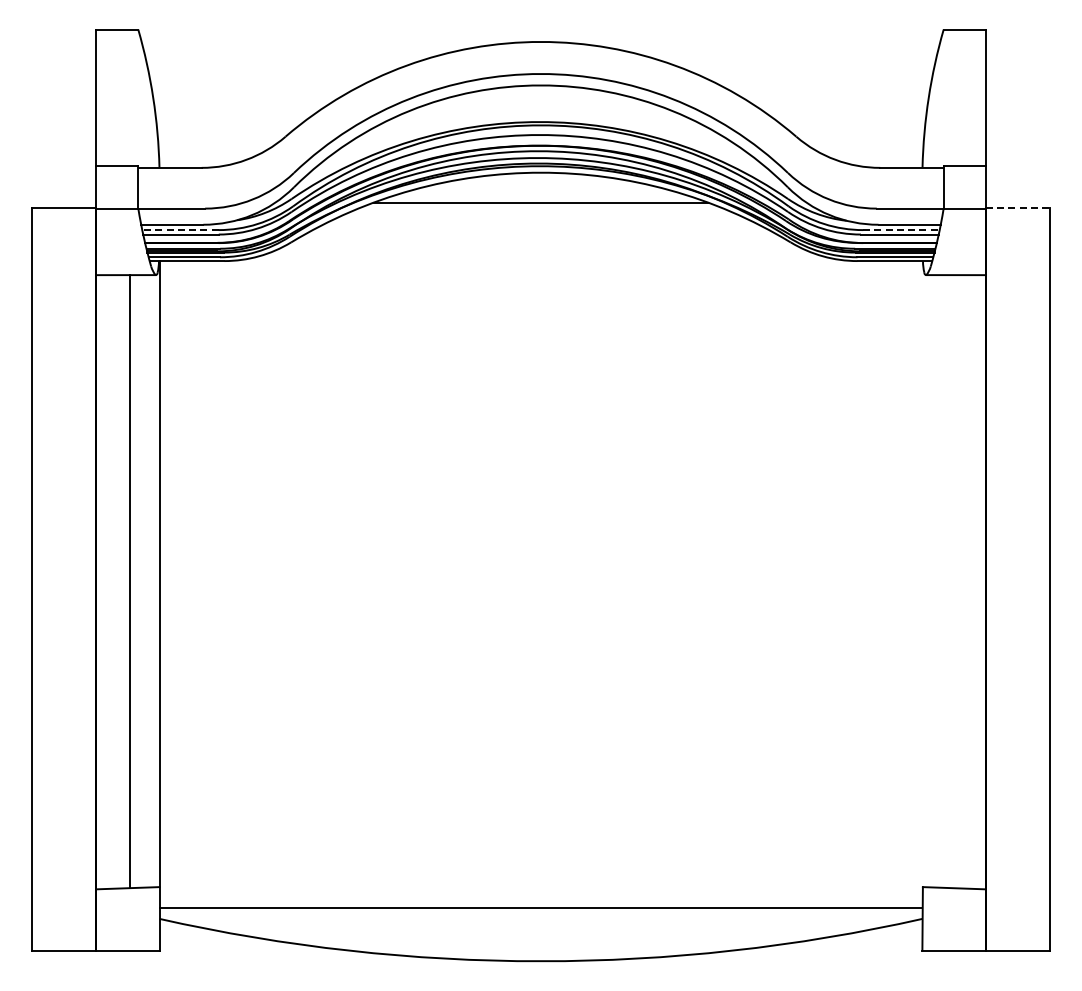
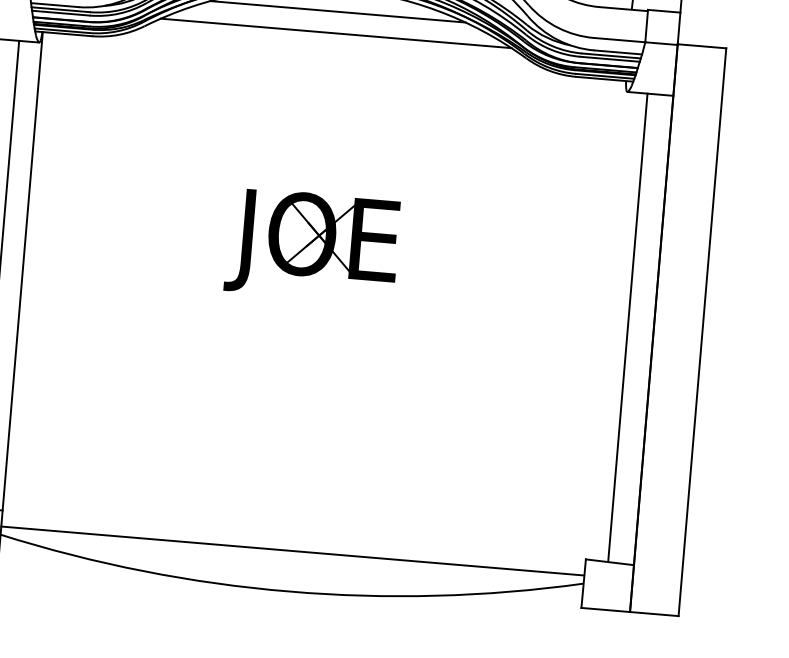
line: (1017, 207) -> (701, 46), dashed -> solid
line: (179, 230) -> (59, 9), dashed -> solid
line: (540, 230) -> (335, 33), added
line: (901, 230) -> (611, 56), dashed -> solid
part: (533, 508) -> (312, 245), added
line: (952, 581) -> (628, 327), added

